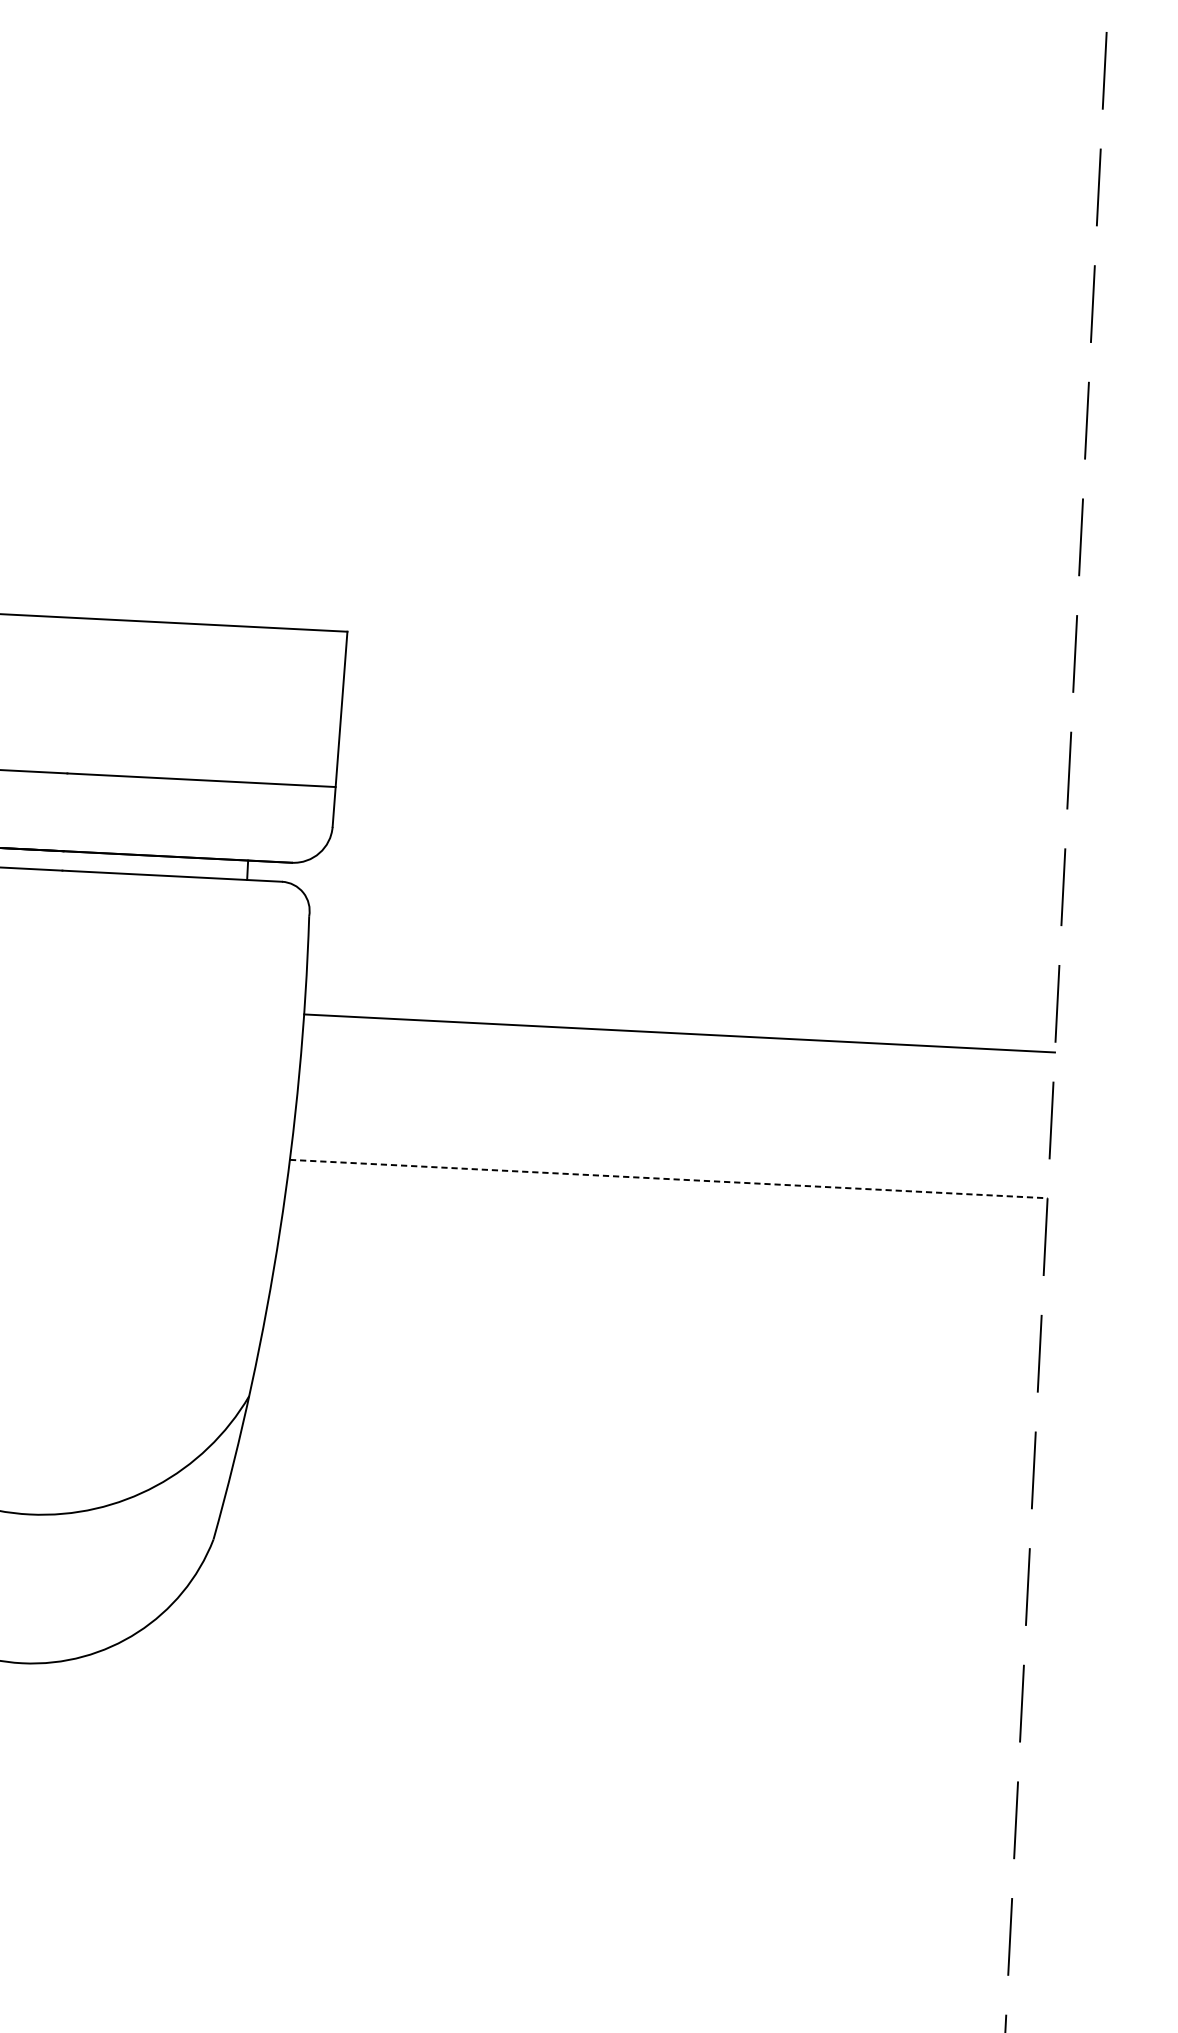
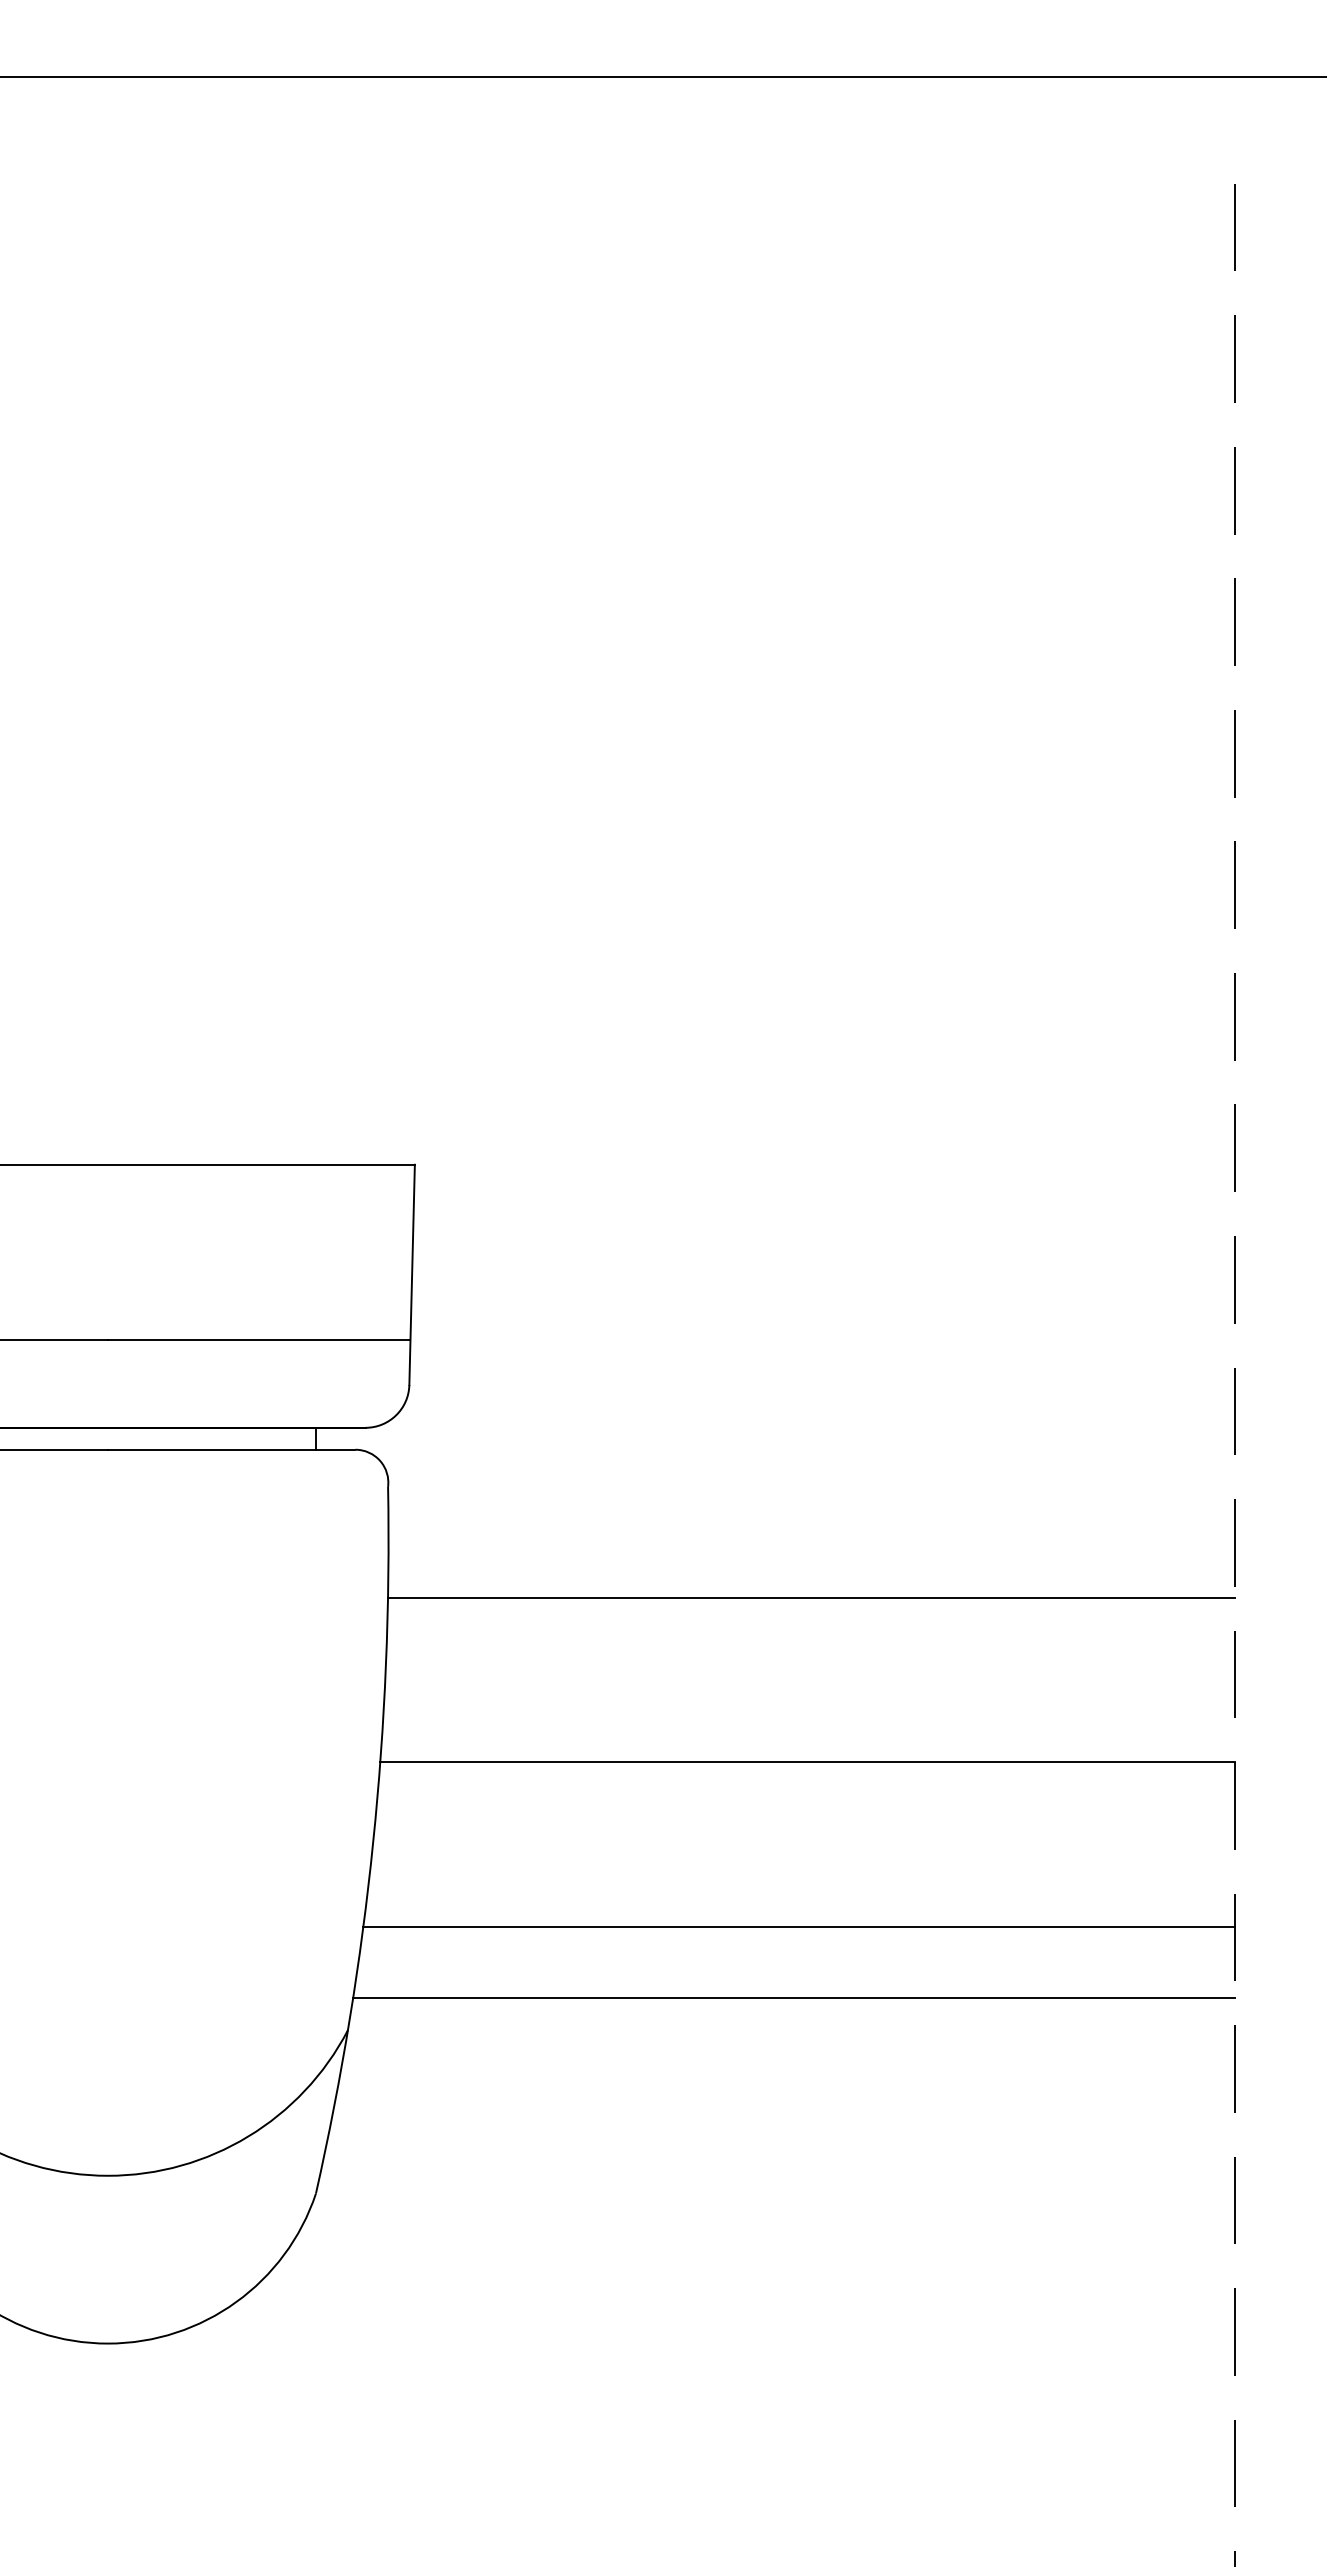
line: (669, 1179) -> (808, 1762), dashed -> solid
line: (653, 1324) -> (798, 1926), added
line: (645, 1387) -> (793, 1997), added

